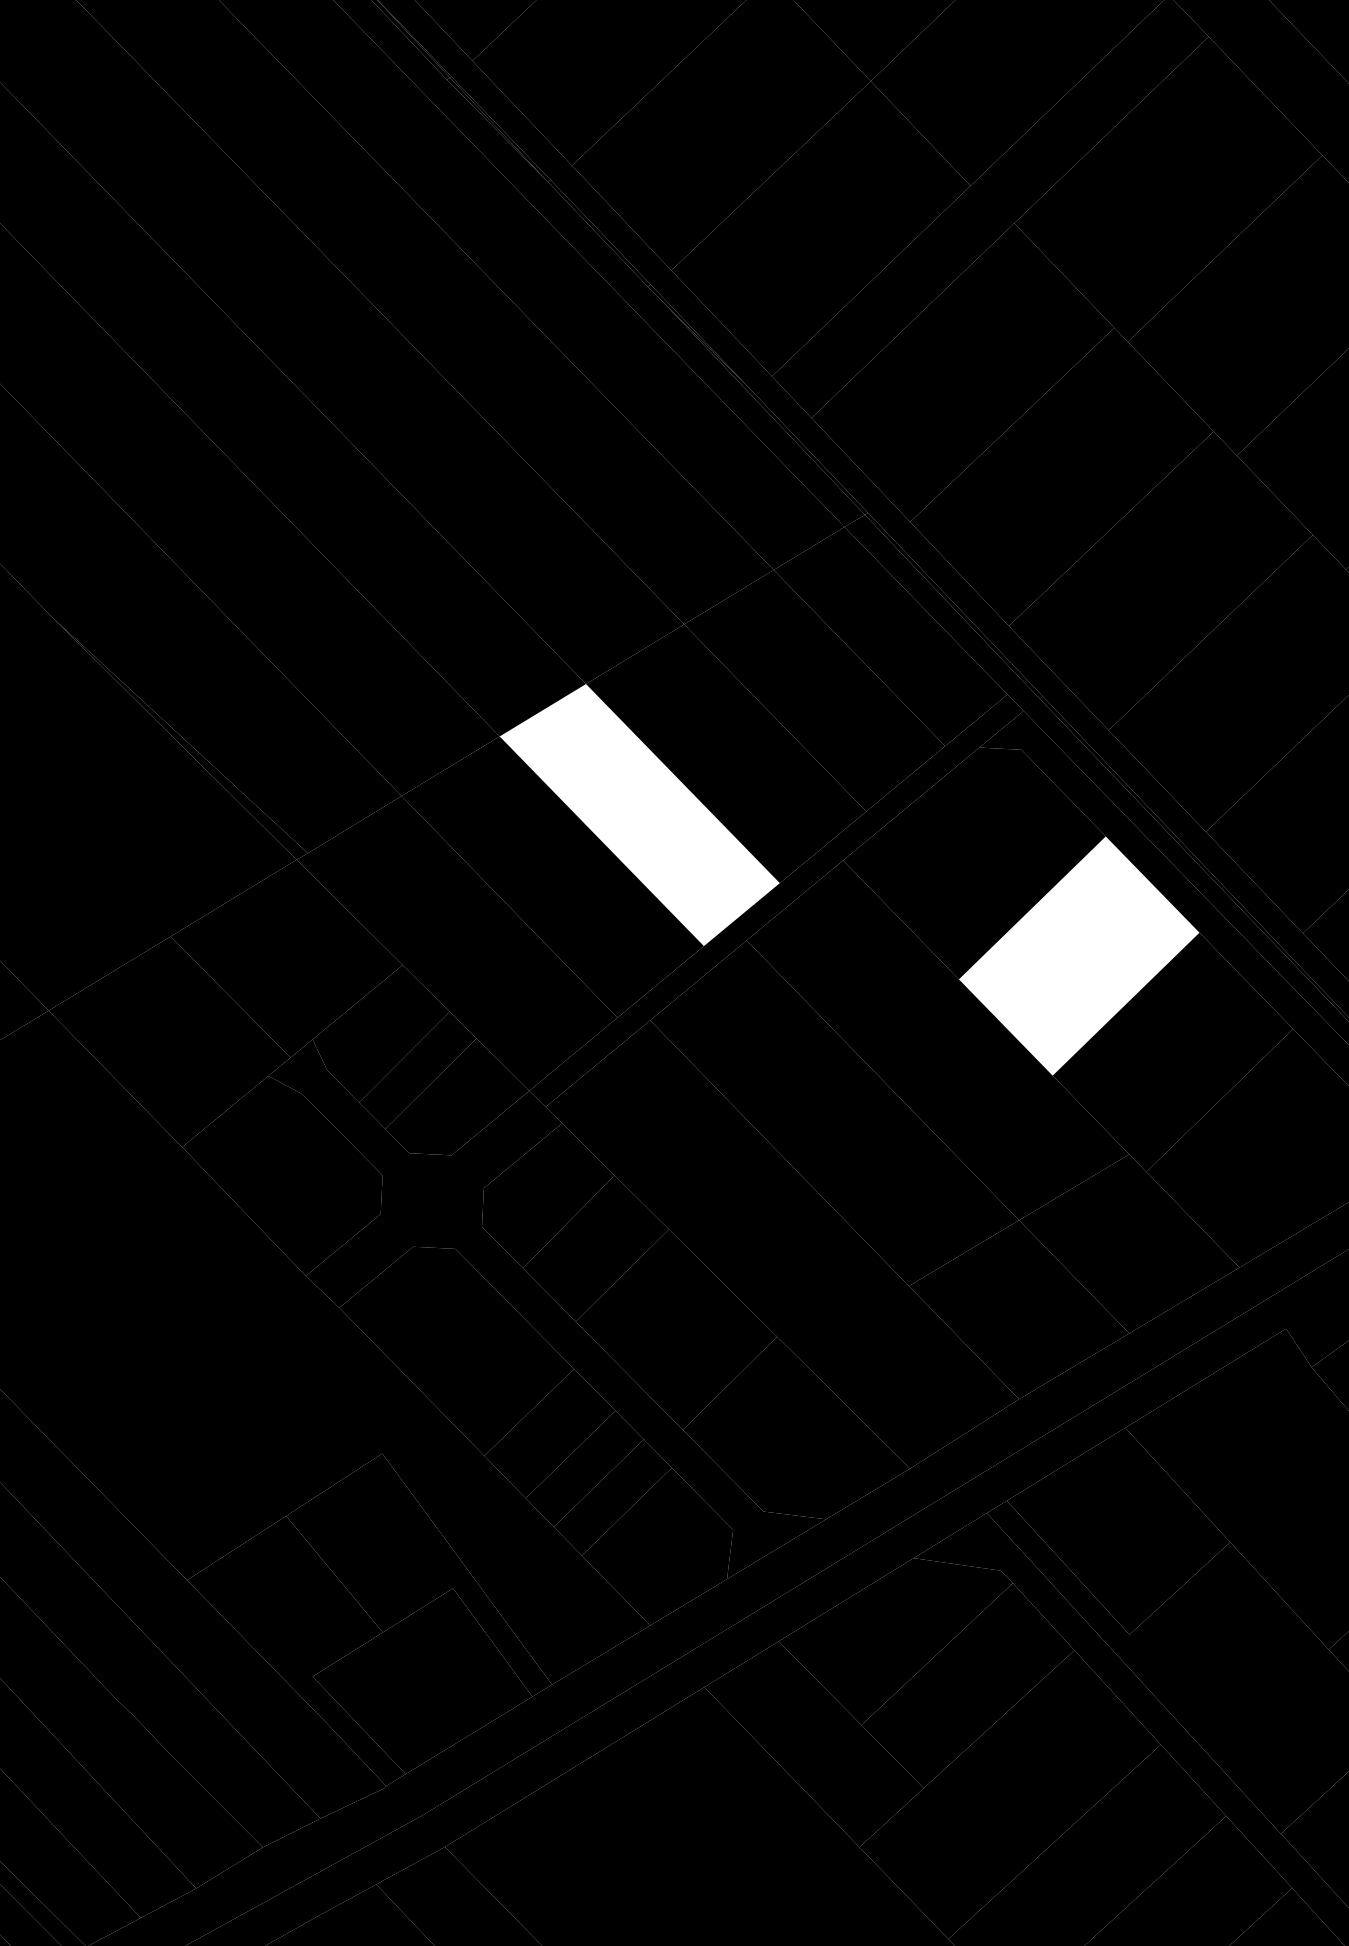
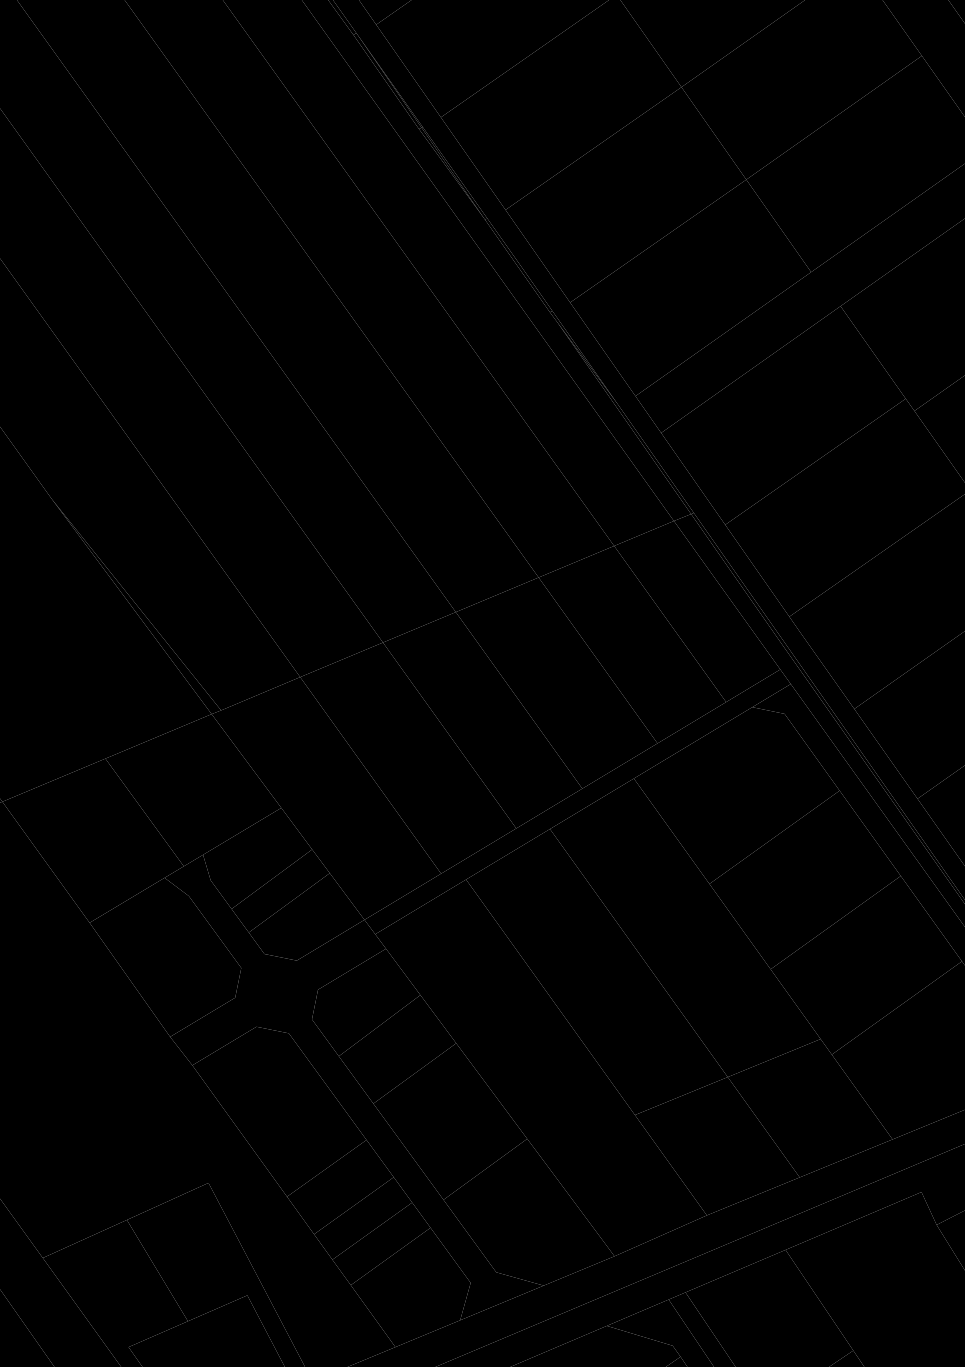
fill: (639, 815) -> (481, 719), added
fill: (1078, 955) -> (804, 879), added

